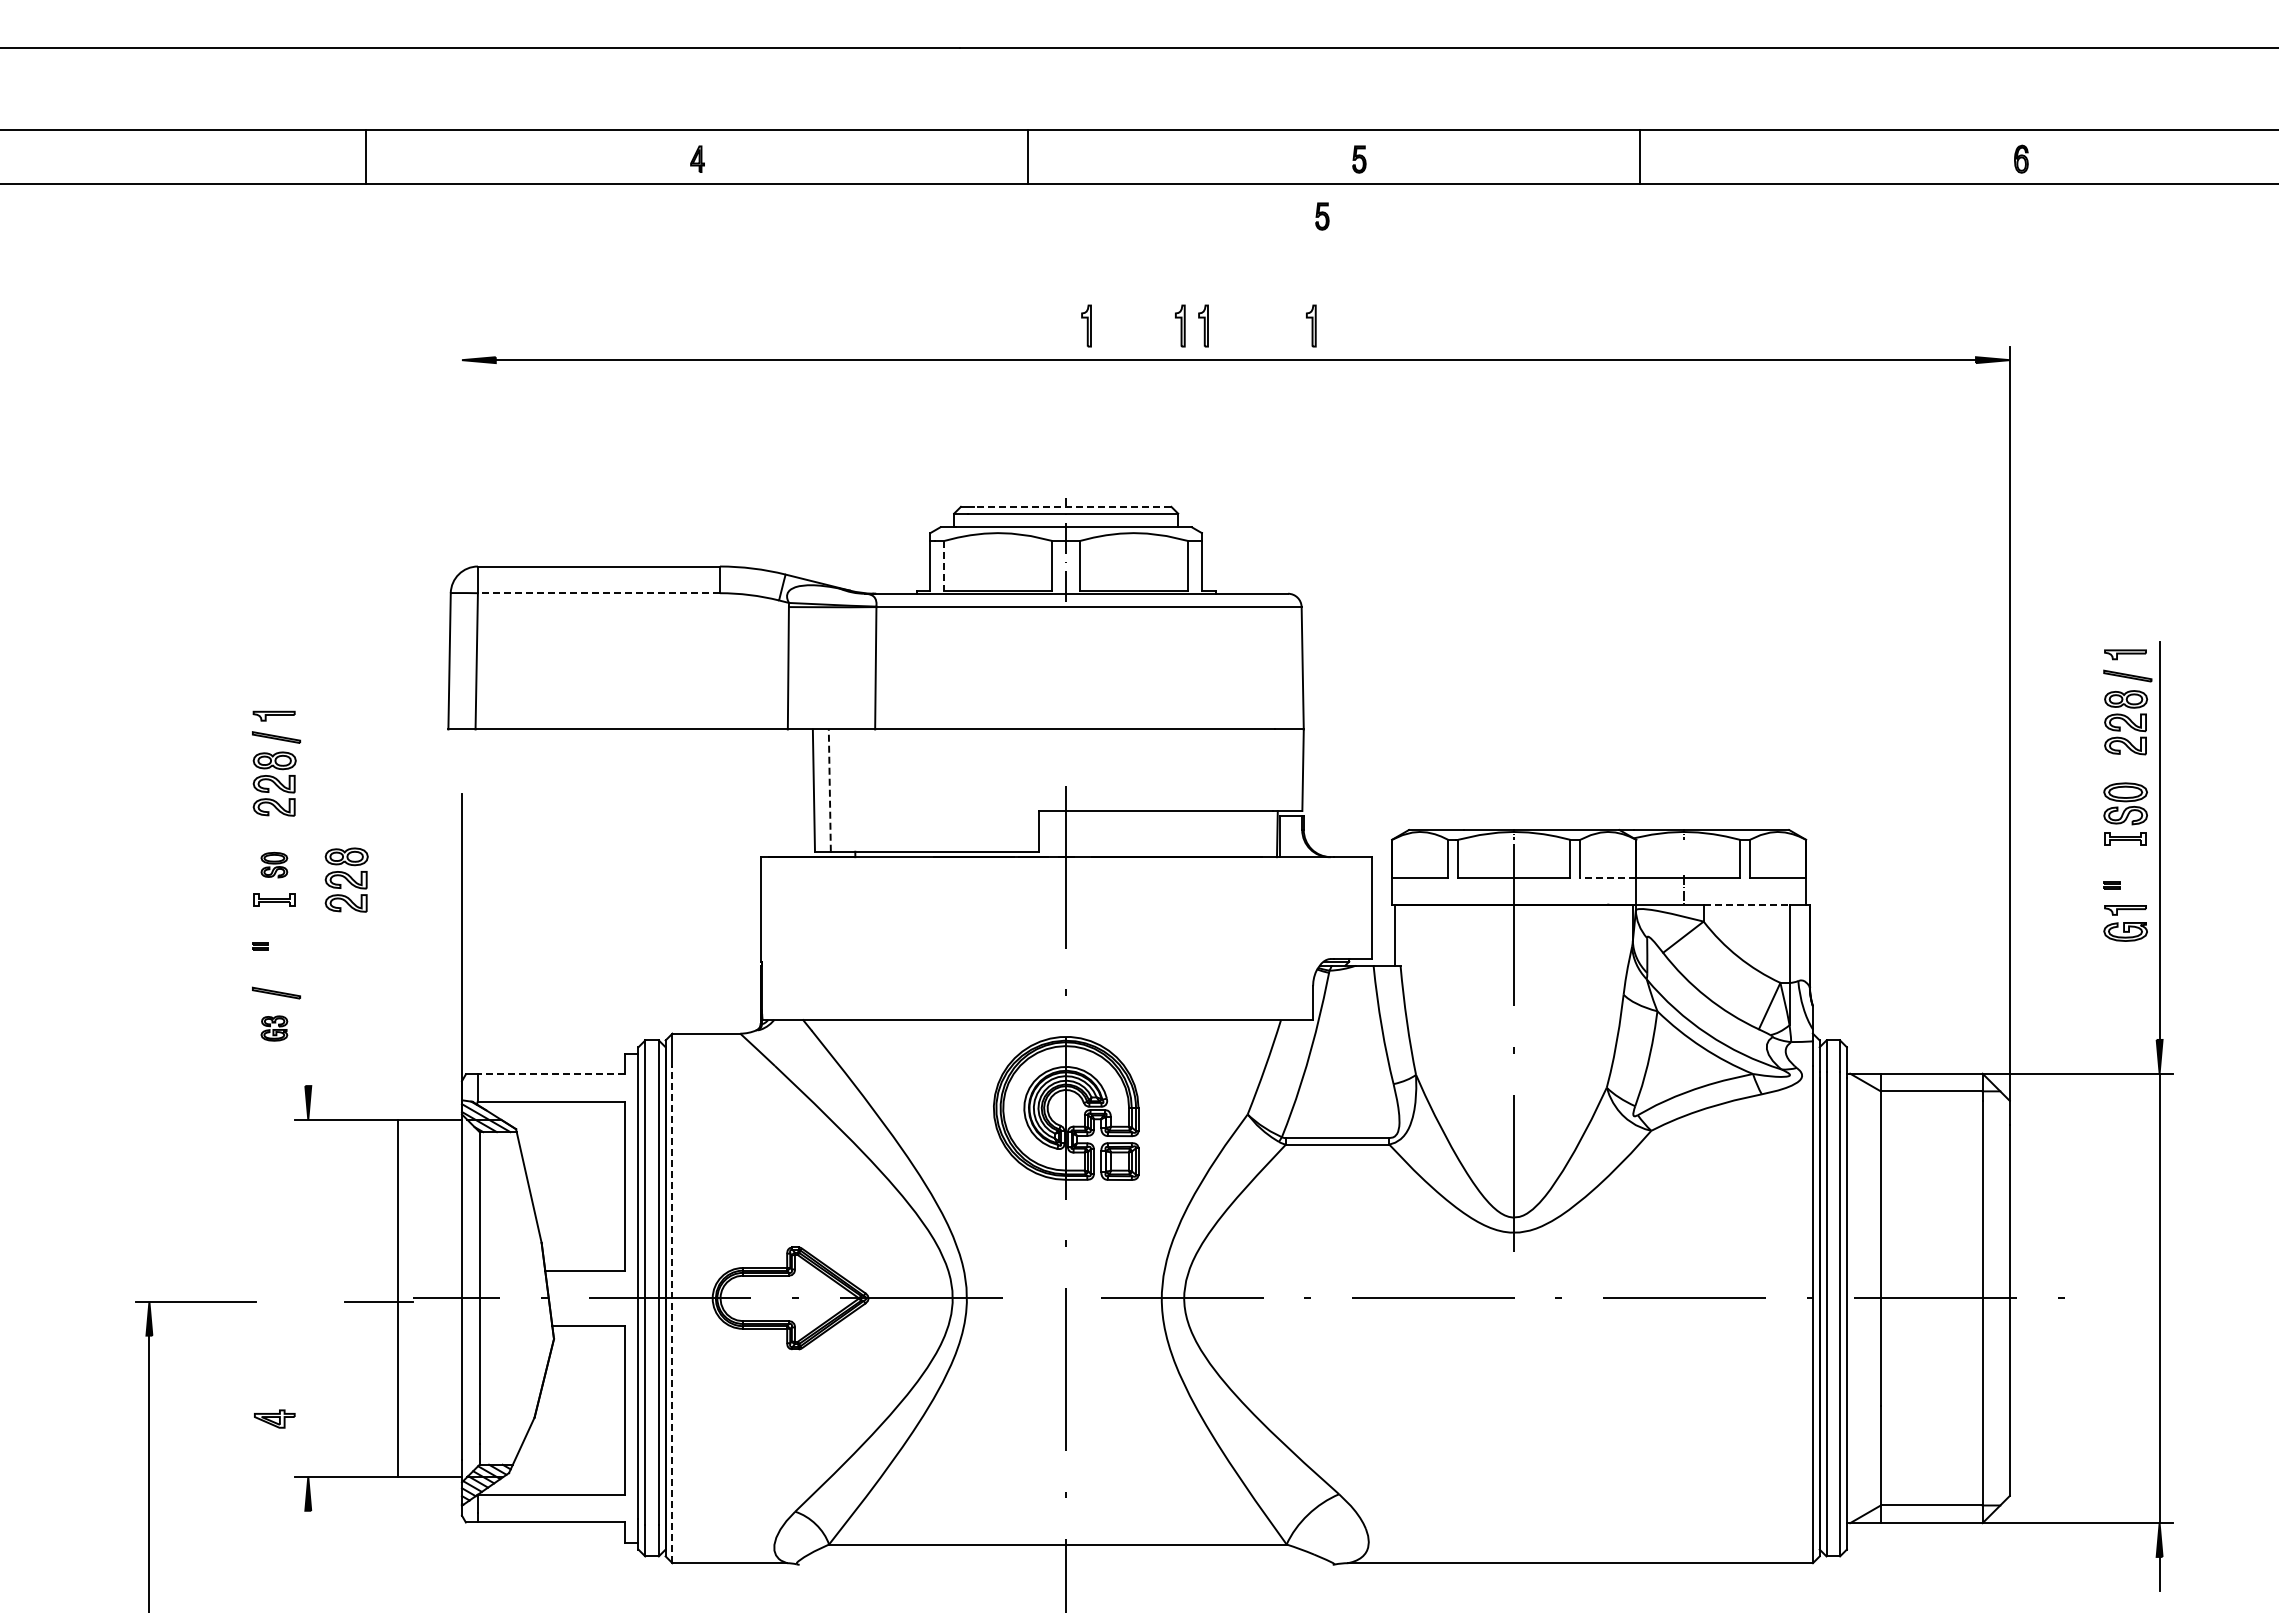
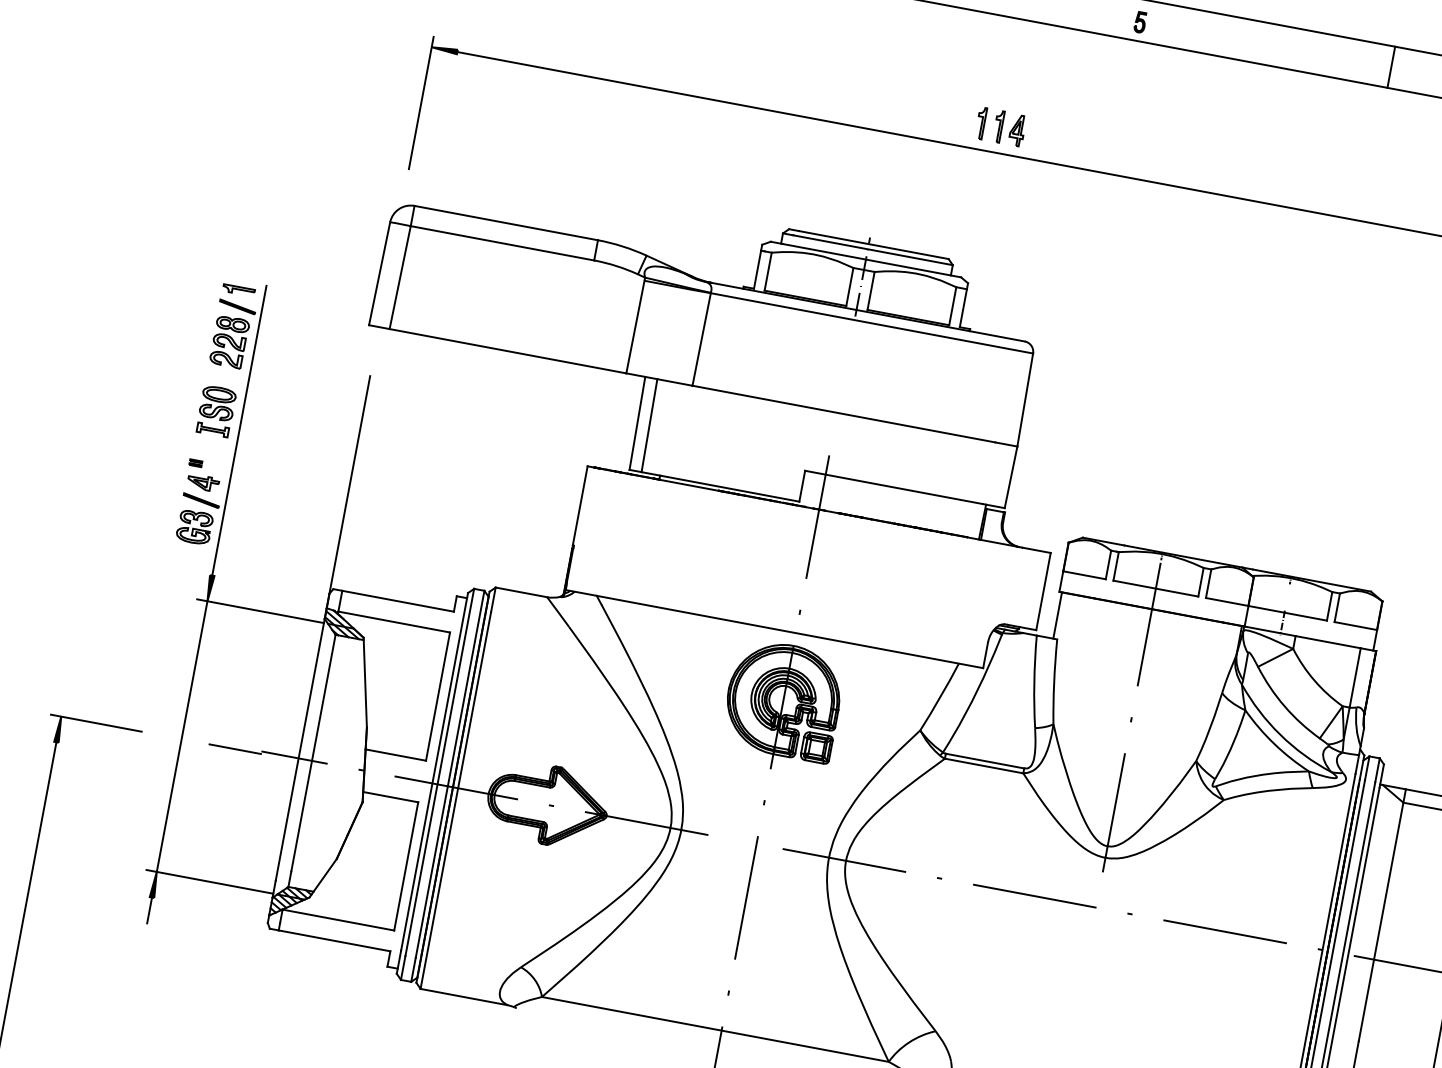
line: (1639, 156) -> (1391, 66), moved
part: (1322, 216) -> (1104, 60), removed
part: (1086, 325) -> (909, 109), removed
part: (1311, 325) -> (1080, 141), removed
part: (1228, 326) -> (1017, 130), added
line: (461, 433) -> (420, 102), added
line: (1072, 506) -> (873, 244), dashed -> solid
line: (944, 566) -> (768, 272), dashed -> solid
line: (598, 593) -> (502, 243), dashed -> solid
line: (829, 790) -> (649, 425), dashed -> solid
part: (274, 864) -> (218, 402), size x1.67
line: (1608, 877) -> (1227, 601), dashed -> solid
part: (346, 879) -> (270, 424), removed
line: (308, 894) -> (239, 430), added
line: (1746, 904) -> (1328, 642), dashed -> solid
part: (274, 1028) -> (194, 527), size x1.67
line: (551, 1074) -> (398, 601), dashed -> solid
line: (398, 1297) -> (182, 735), moved
line: (672, 1314) -> (455, 800), dashed -> solid
part: (274, 1418) -> (203, 482), moved
line: (308, 1527) -> (149, 910), added

